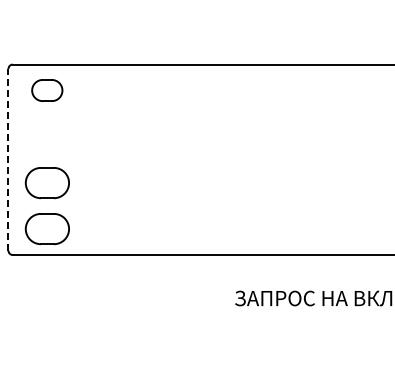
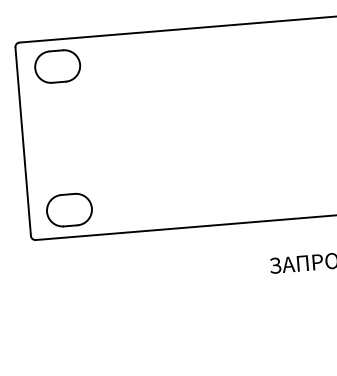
part: (46, 90) -> (56, 66), size x1.43
line: (8, 159) -> (23, 141), dashed -> solid
part: (46, 183) -> (64, 162), removed

